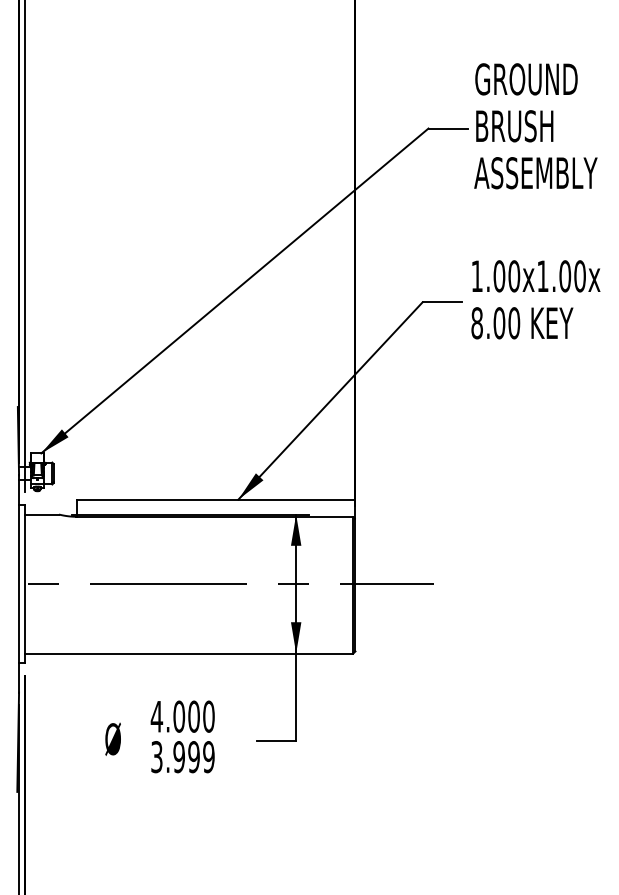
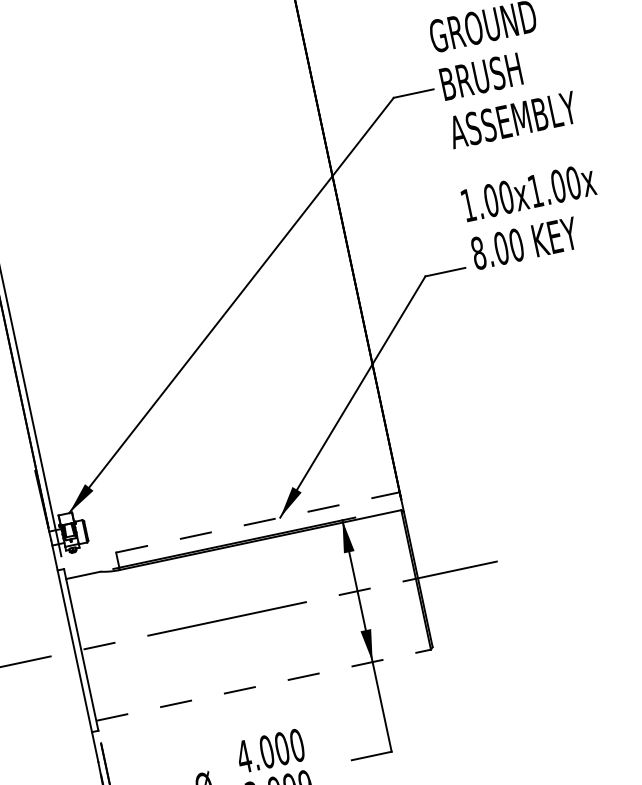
text: (535, 299) -> (533, 216), moved
line: (216, 499) -> (257, 522), solid -> dashed
line: (189, 653) -> (263, 685), solid -> dashed

